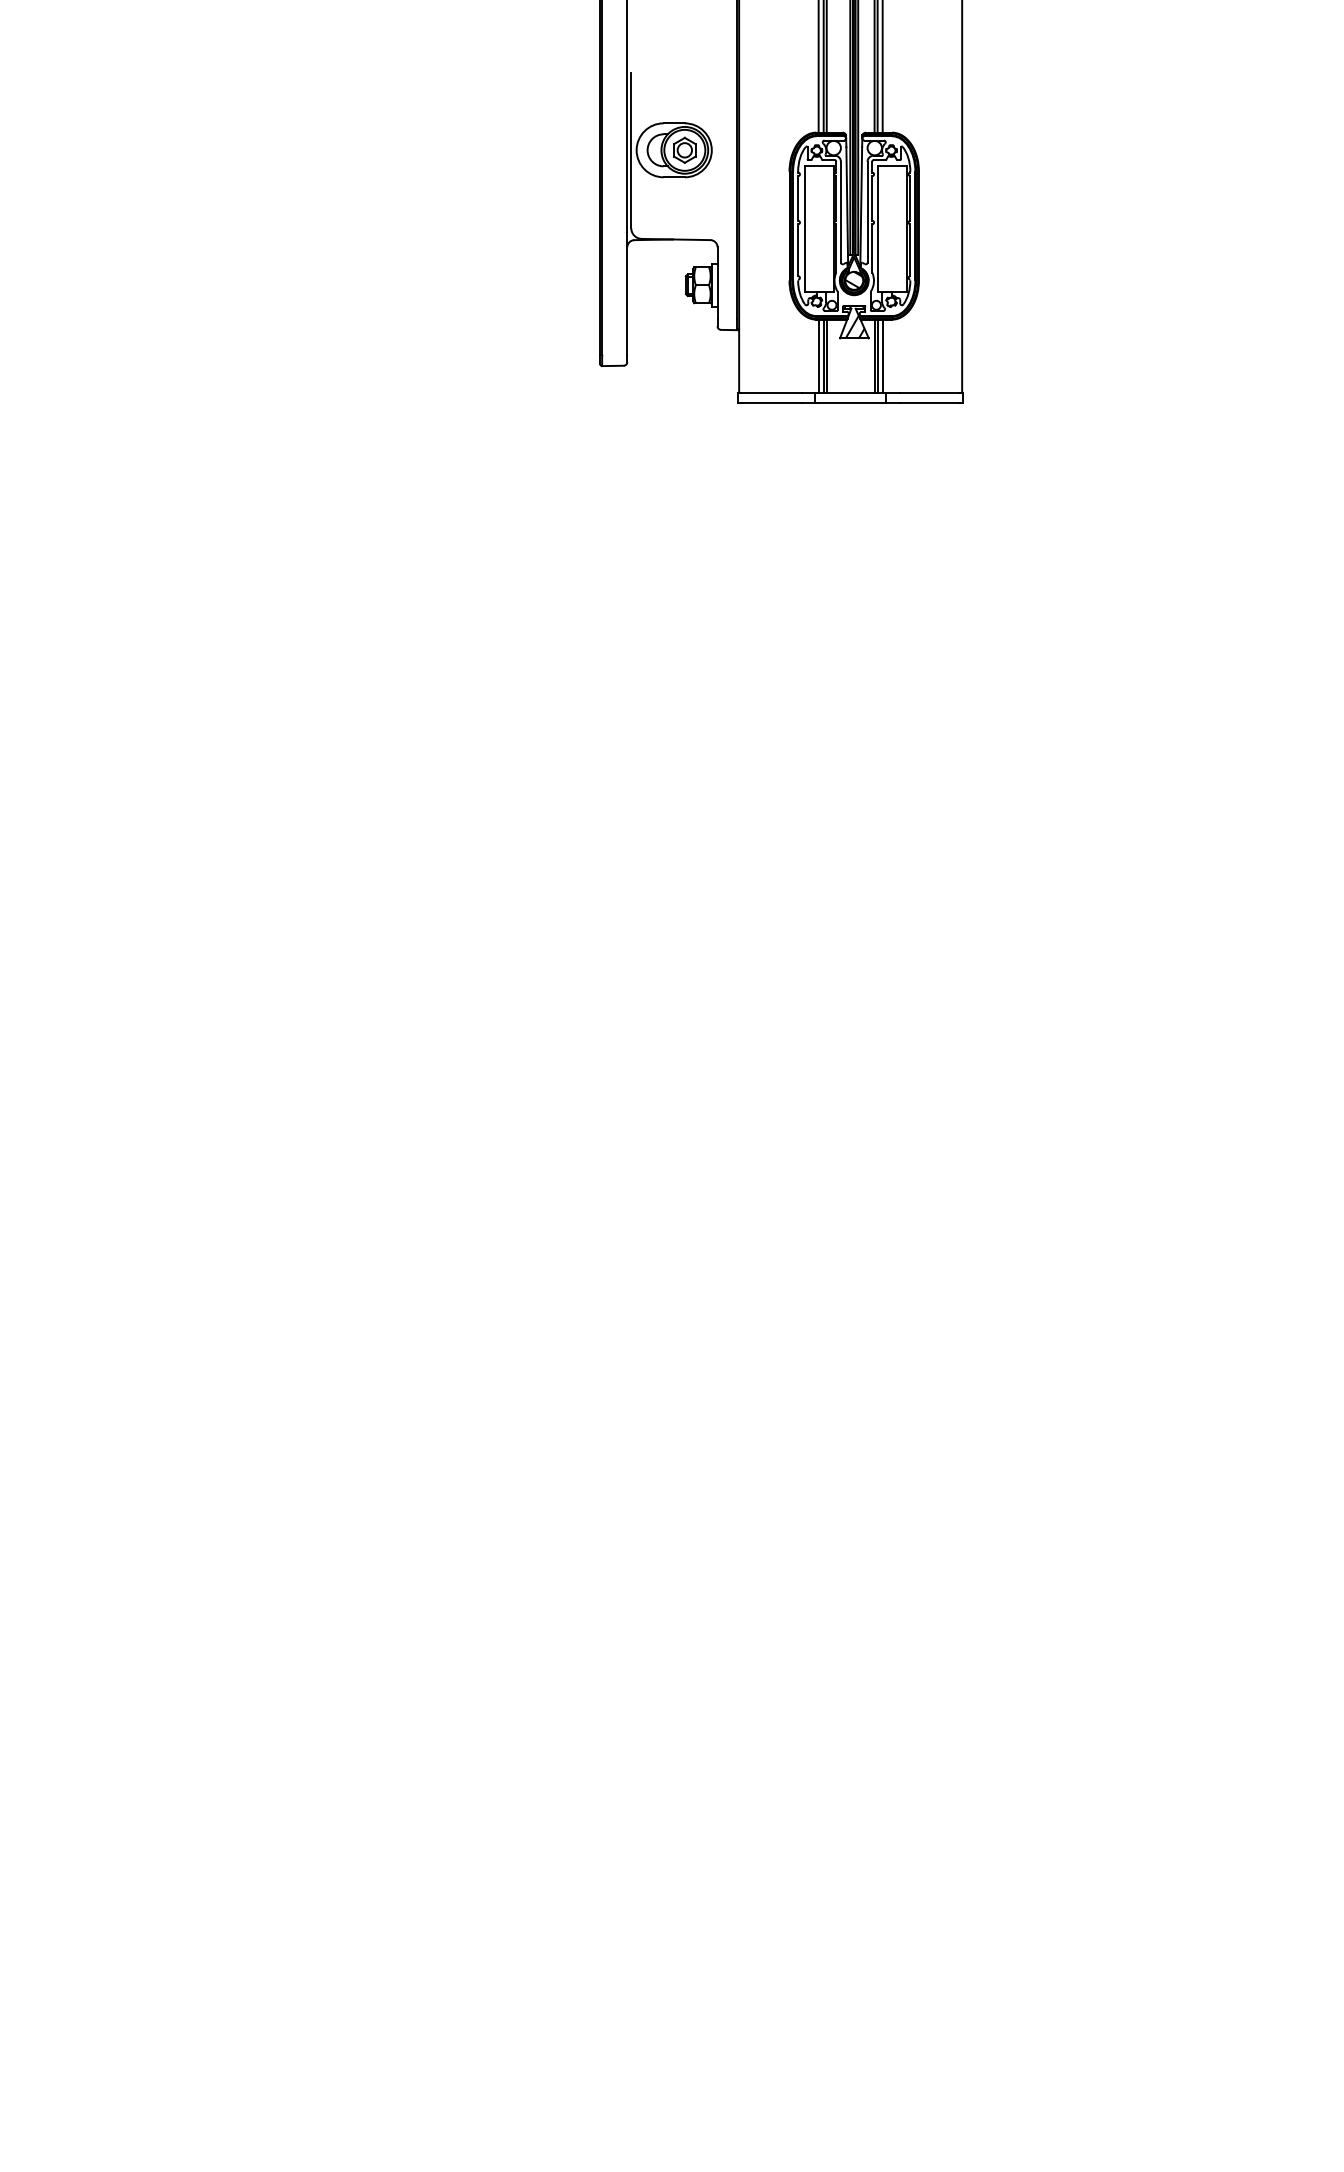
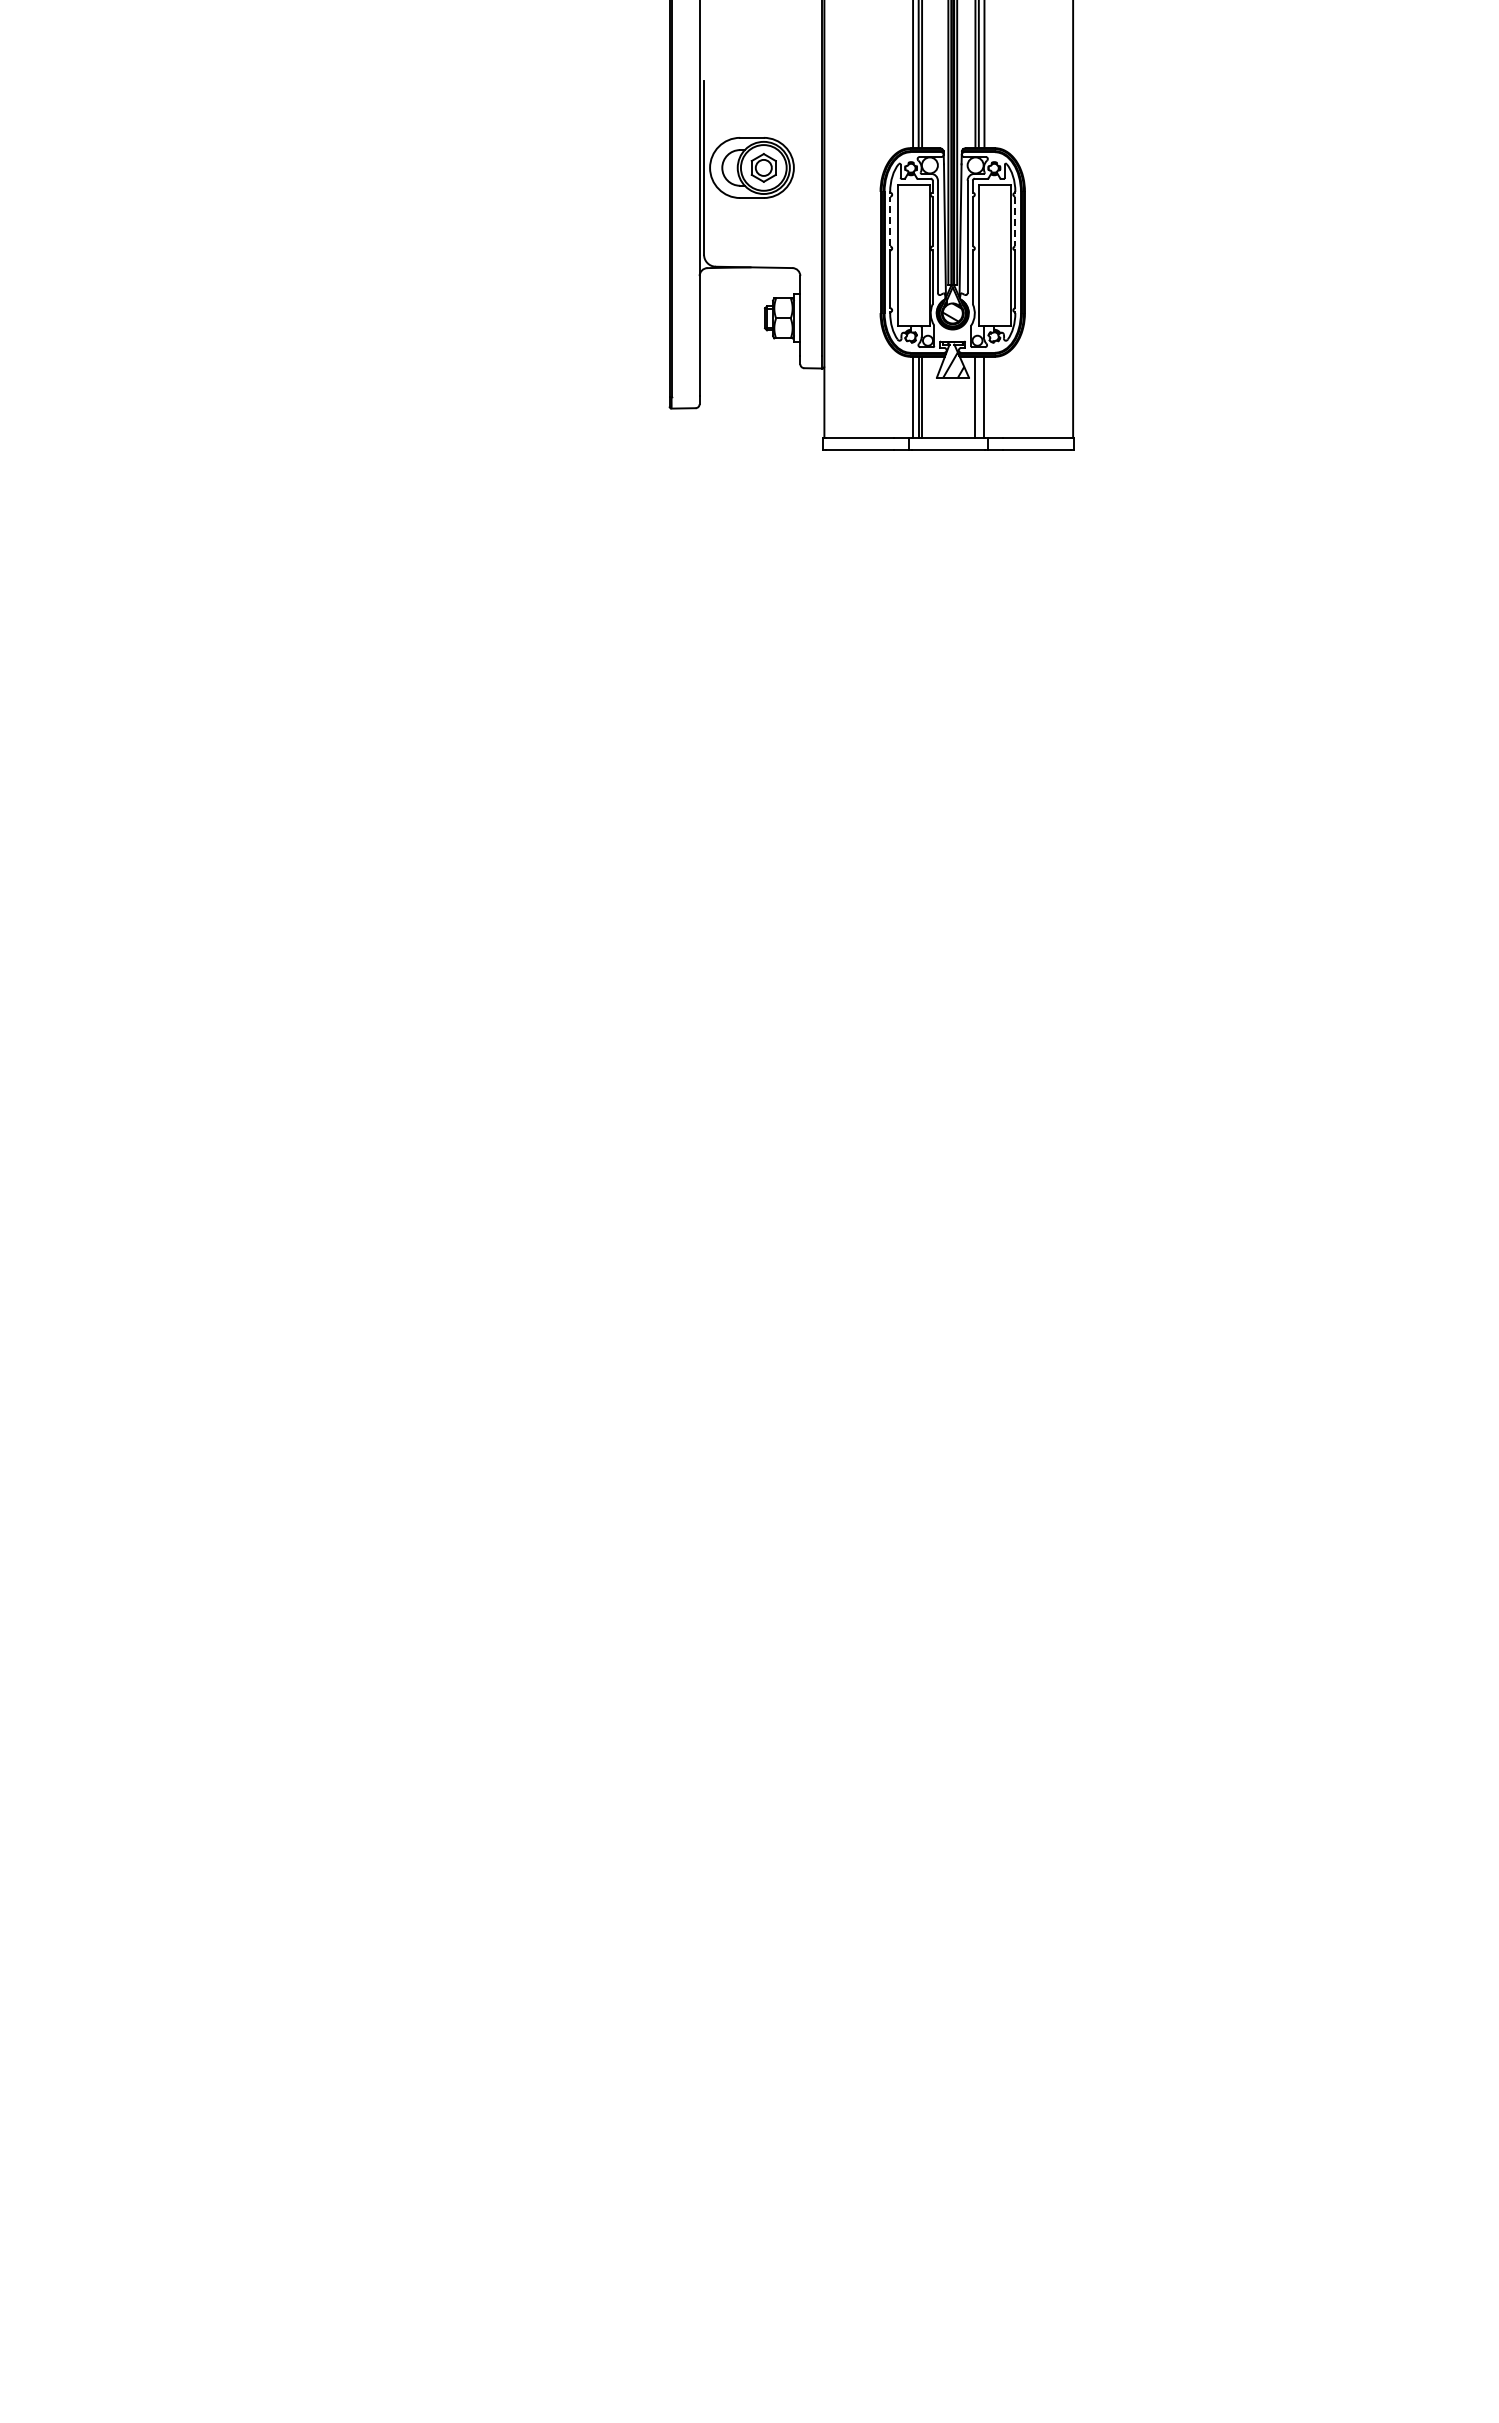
line: (798, 198) -> (890, 221), solid -> dashed
line: (910, 198) -> (1015, 221), solid -> dashed
line: (877, 356) -> (978, 397), removed

